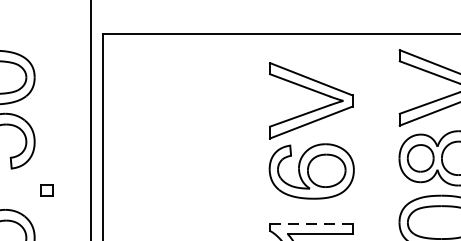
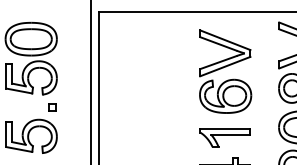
part: (47, 191) -> (52, 107), moved
line: (311, 224) -> (225, 128), dashed -> solid

